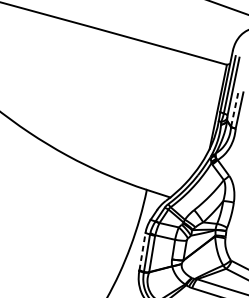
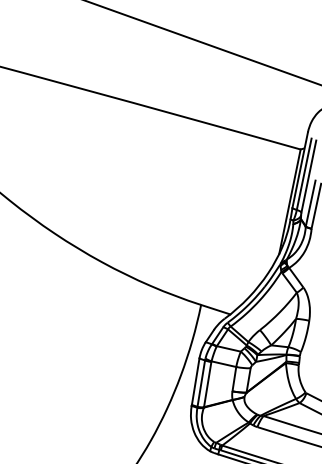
line: (234, 107) -> (310, 202), dashed -> solid
line: (142, 251) -> (195, 381), dashed -> solid

